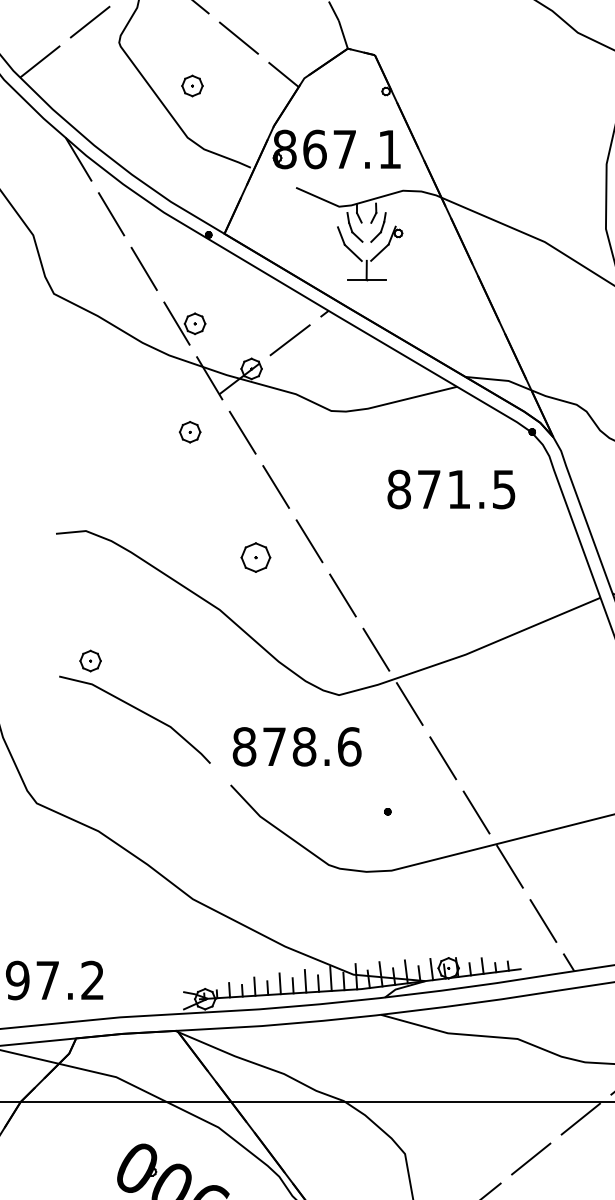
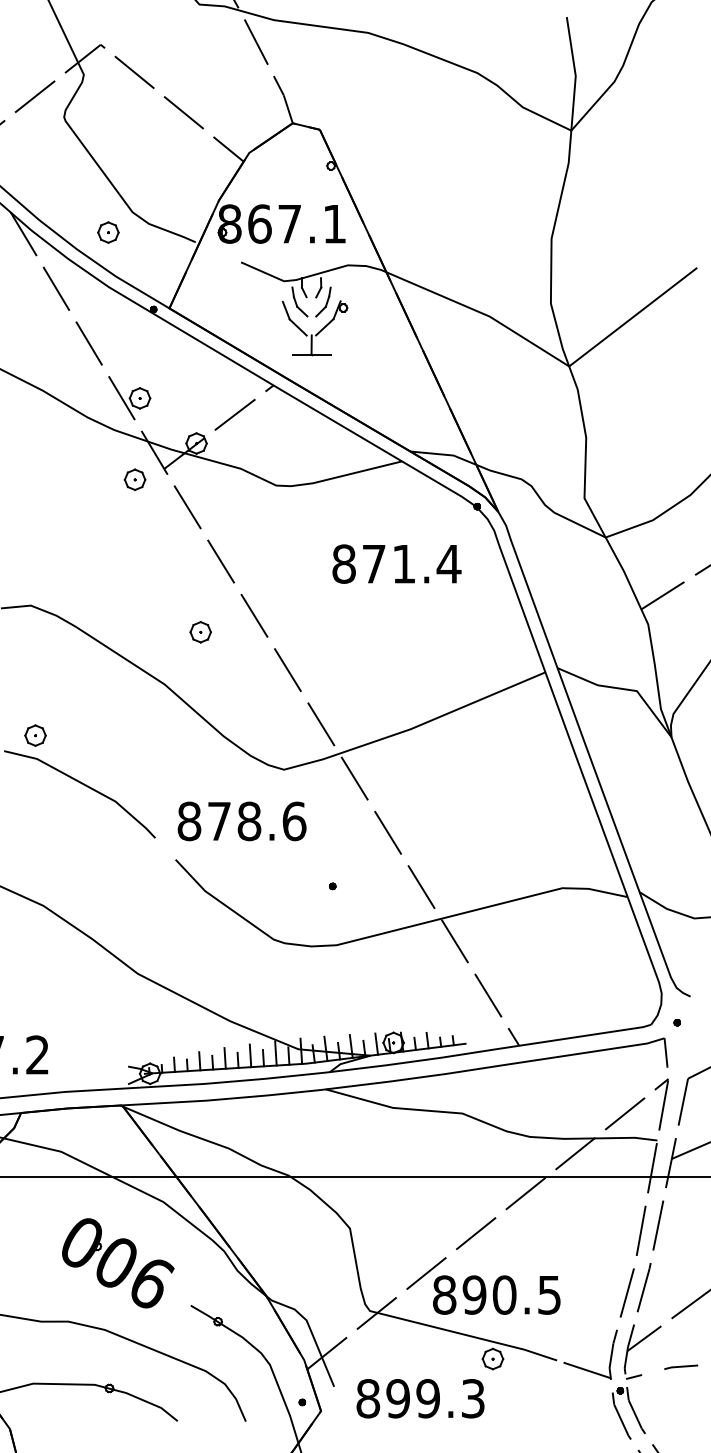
part: (192, 85) -> (108, 232), moved
part: (189, 431) -> (134, 479), moved
text: (503, 489) -> (448, 564), 871.5 -> 871.4
part: (255, 557) -> (200, 632), size x0.71

